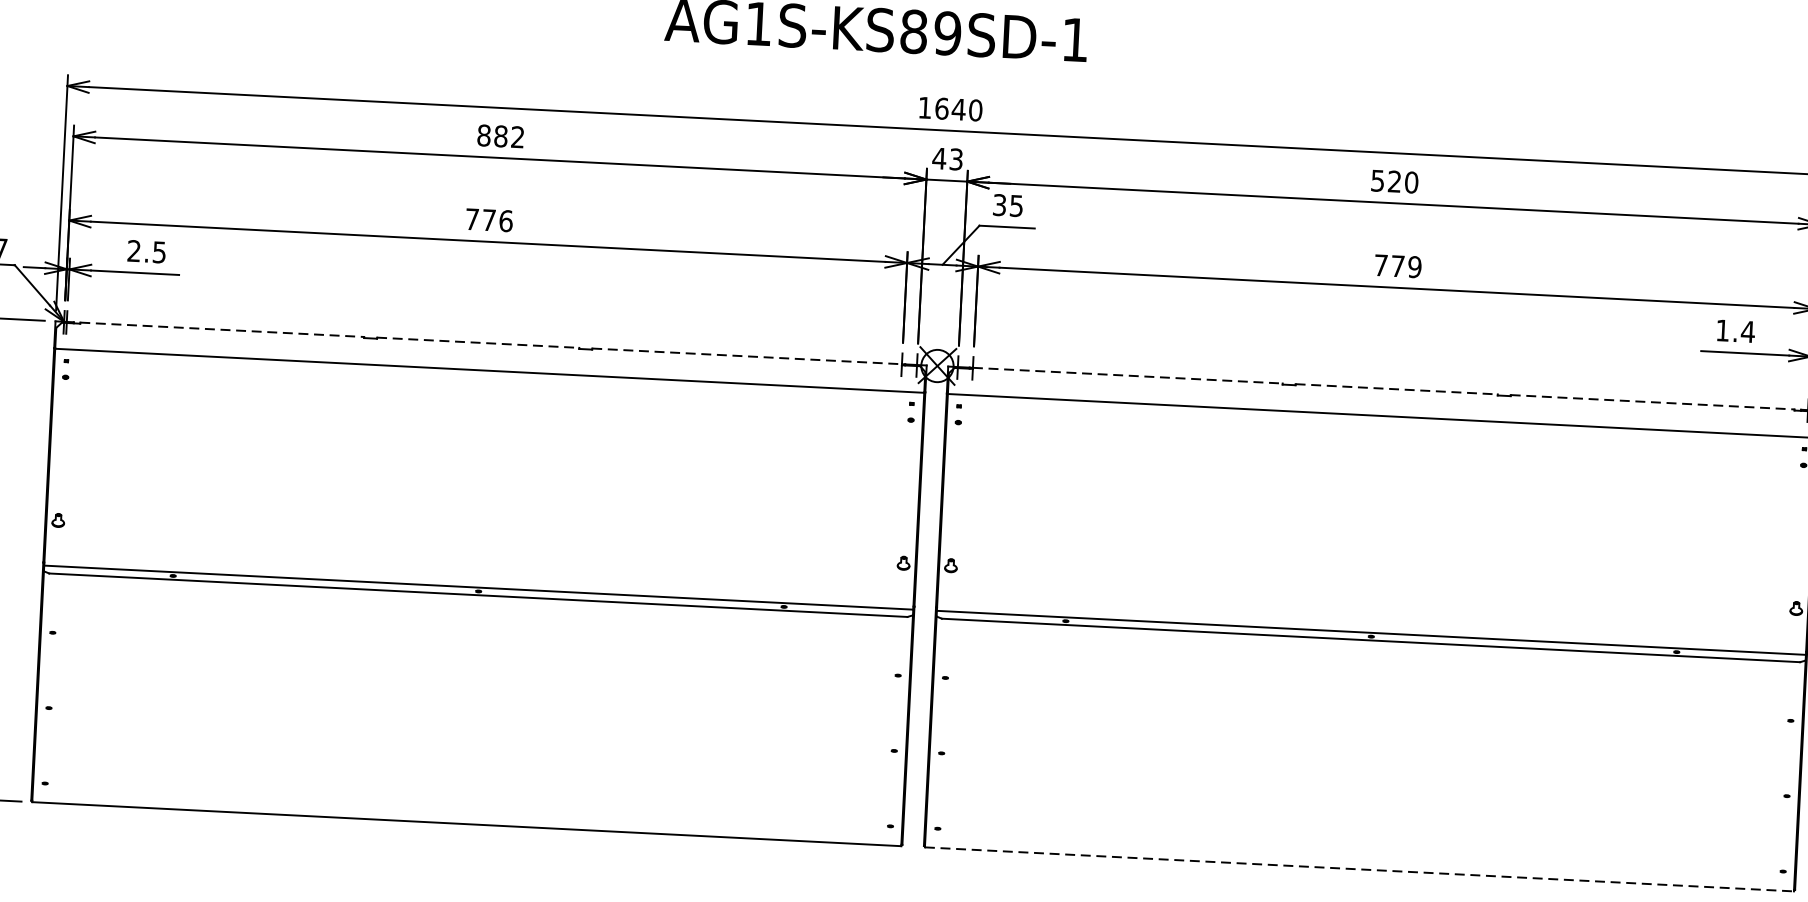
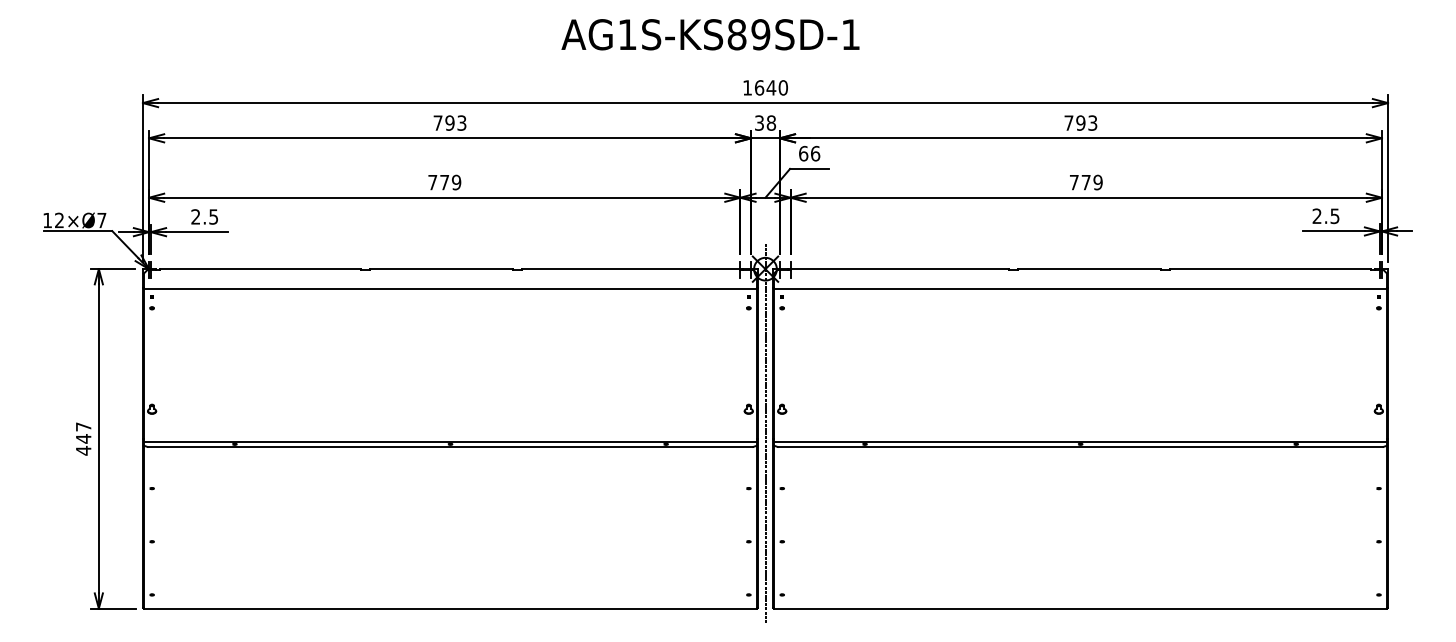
text: (500, 135) -> (449, 122), 882 -> 793
text: (947, 158) -> (765, 122), 43 -> 38
text: (1394, 180) -> (1080, 122), 520 -> 793
text: (1008, 205) -> (809, 153), 35 -> 66
text: (505, 221) -> (456, 182), 776 -> 779
line: (223, 330) -> (261, 269), dashed -> solid
text: (1734, 331) -> (1325, 216), 1.4 -> 2.5
line: (478, 343) -> (441, 269), dashed -> solid
line: (747, 356) -> (631, 269), dashed -> solid
line: (1128, 376) -> (900, 269), dashed -> solid
line: (1397, 389) -> (1090, 269), dashed -> solid
line: (1652, 402) -> (1270, 269), dashed -> solid
line: (925, 598) -> (765, 433), added
line: (1359, 869) -> (1080, 608), dashed -> solid

